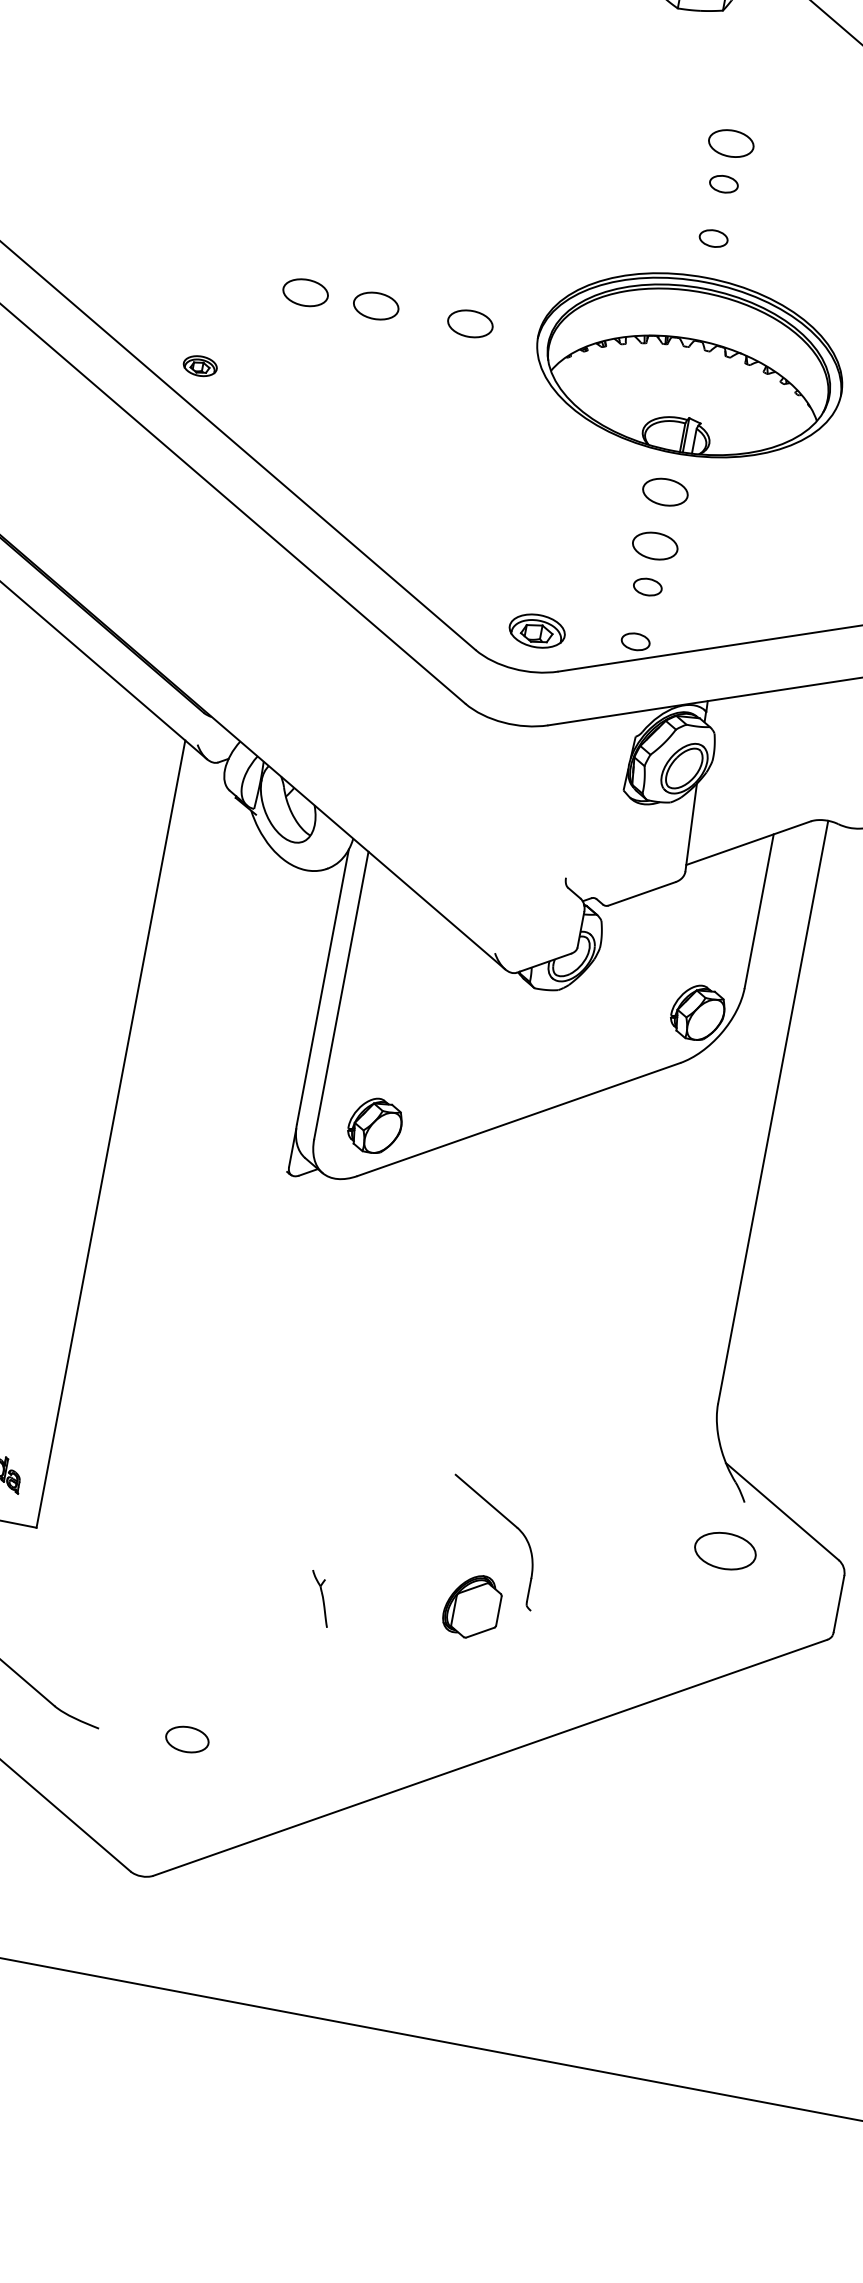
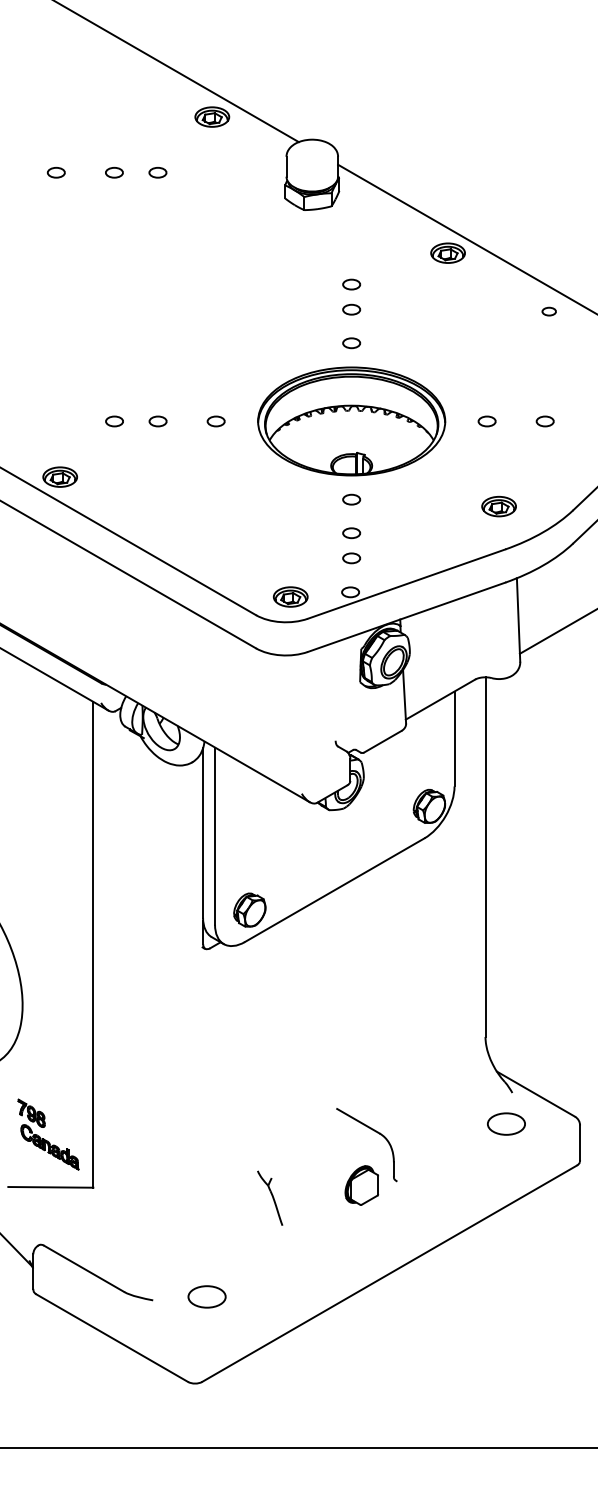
part: (731, 143) -> (351, 284), size x0.62
part: (305, 292) -> (114, 421), size x0.62
part: (375, 305) -> (157, 421), size x0.62
part: (469, 323) -> (215, 421), size x0.62
part: (199, 365) -> (59, 476), size x1.67
part: (665, 491) -> (351, 499), size x0.62
part: (655, 546) -> (351, 533), size x0.62
part: (320, 1597) -> (270, 1197), size x1.67
part: (186, 1738) -> (206, 1296), size x1.43

